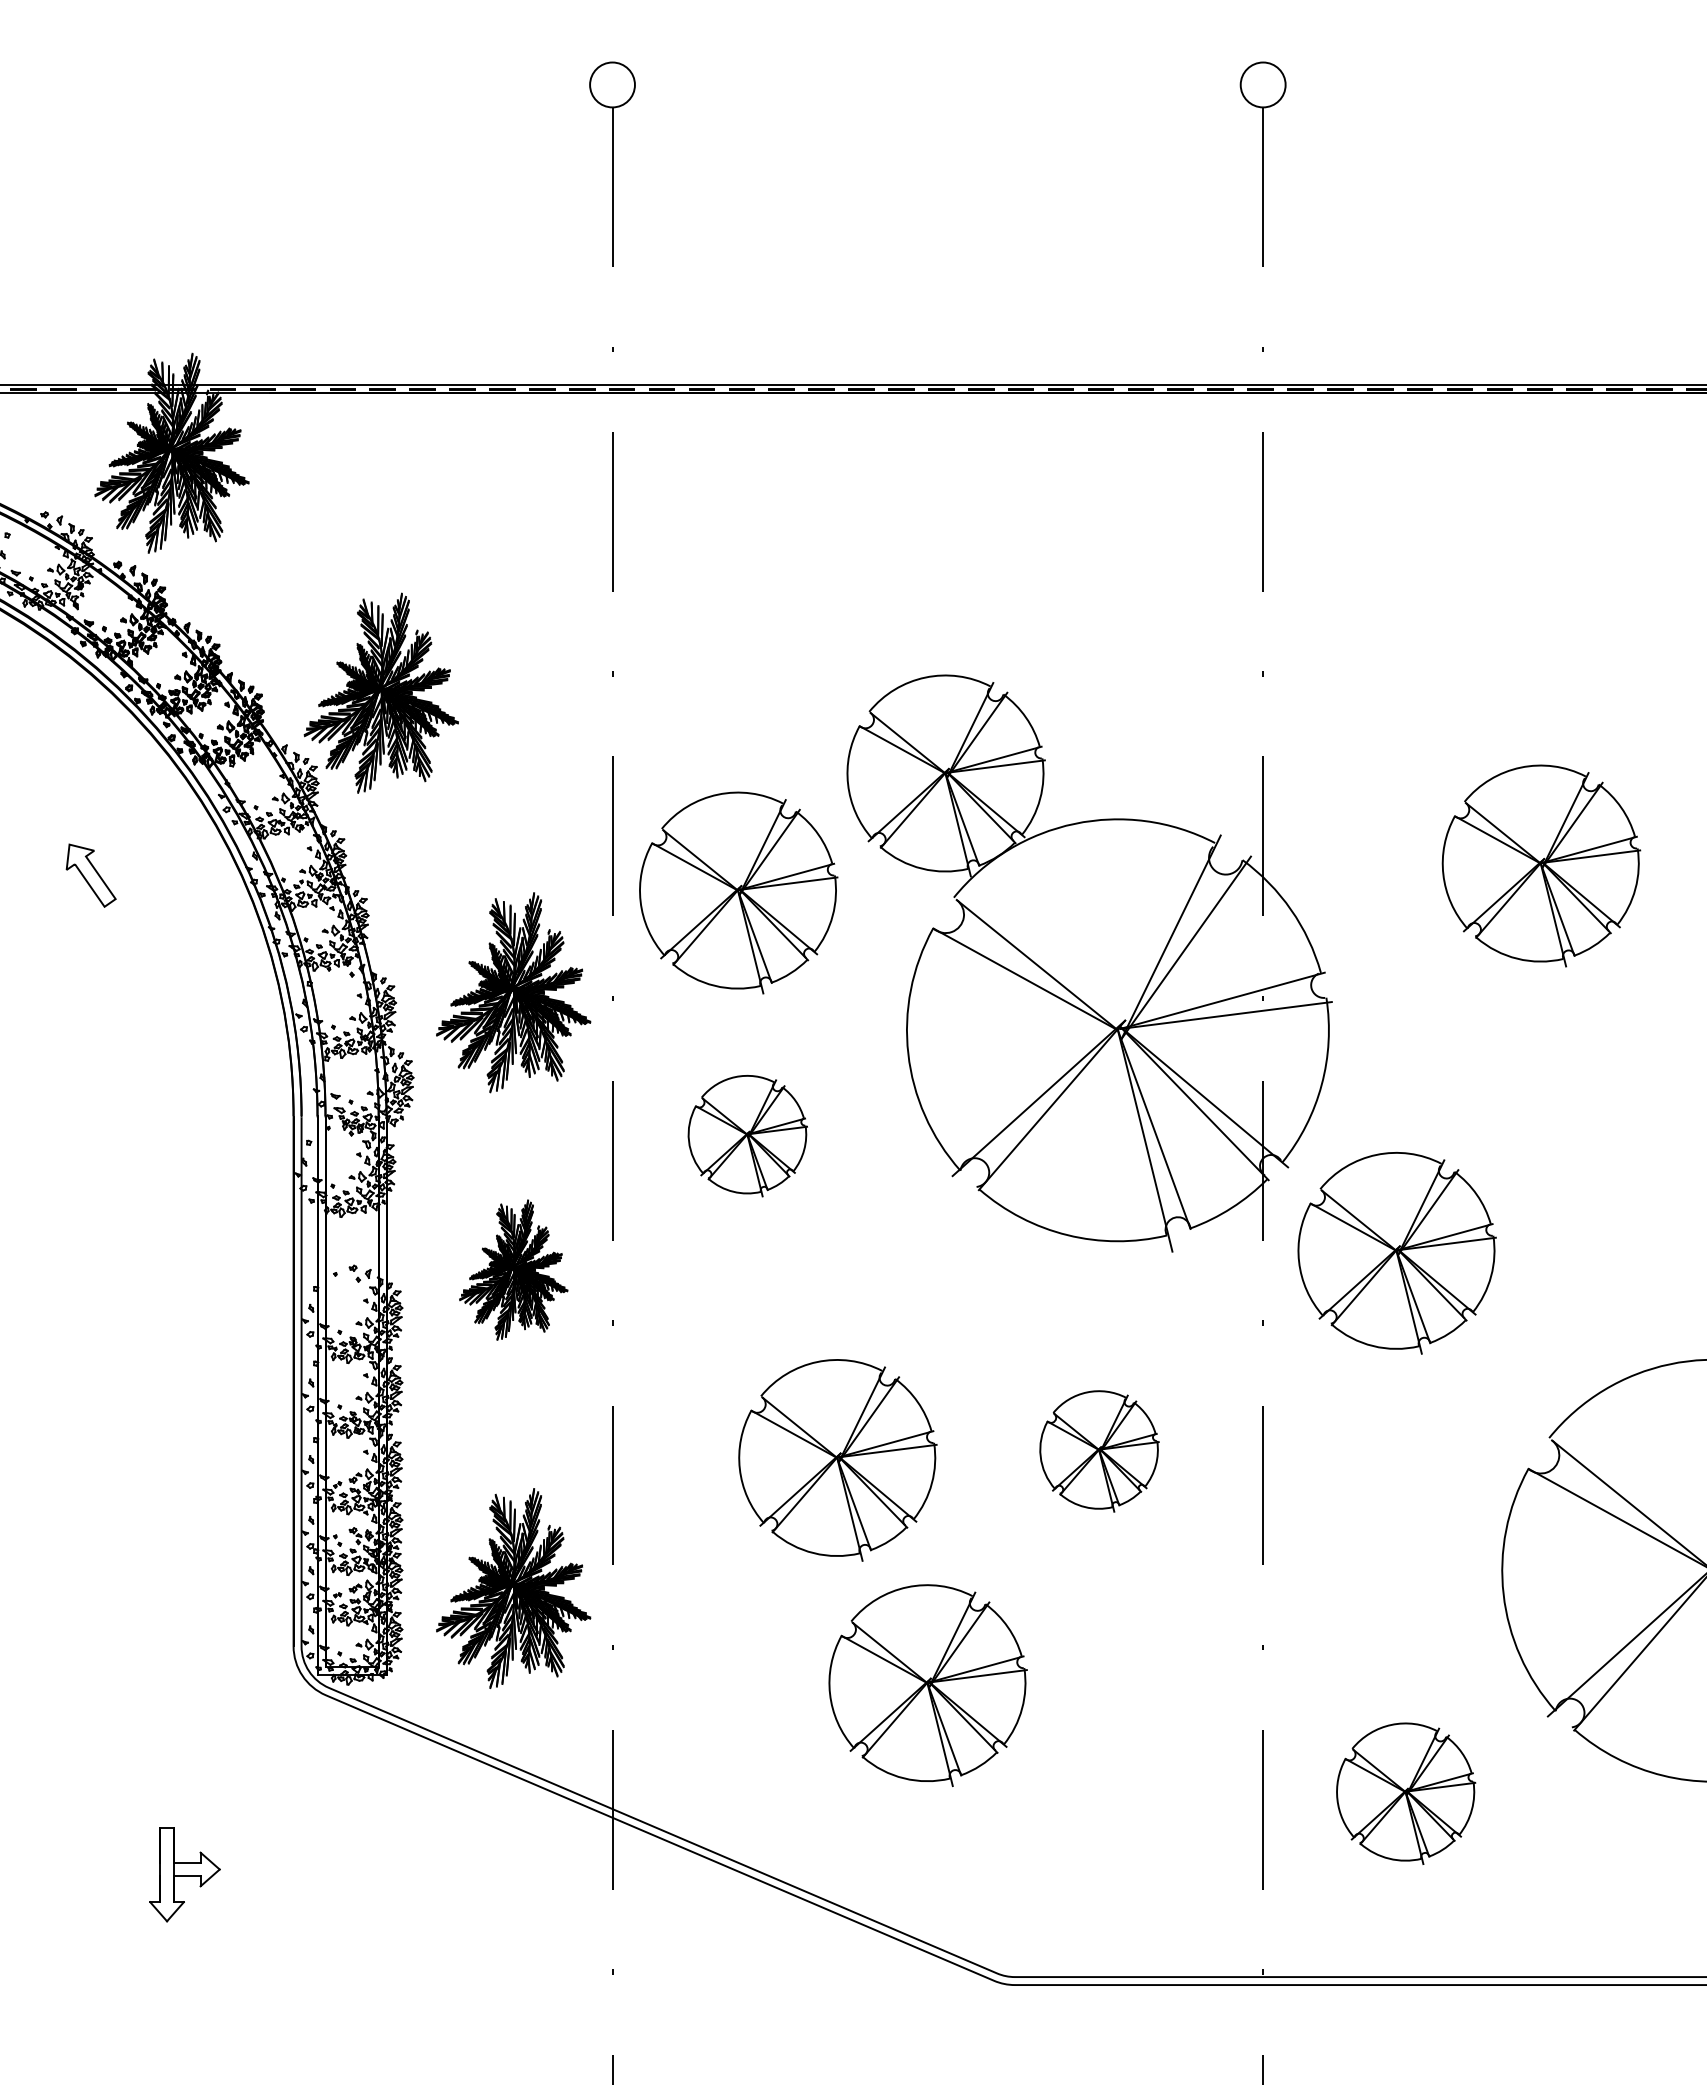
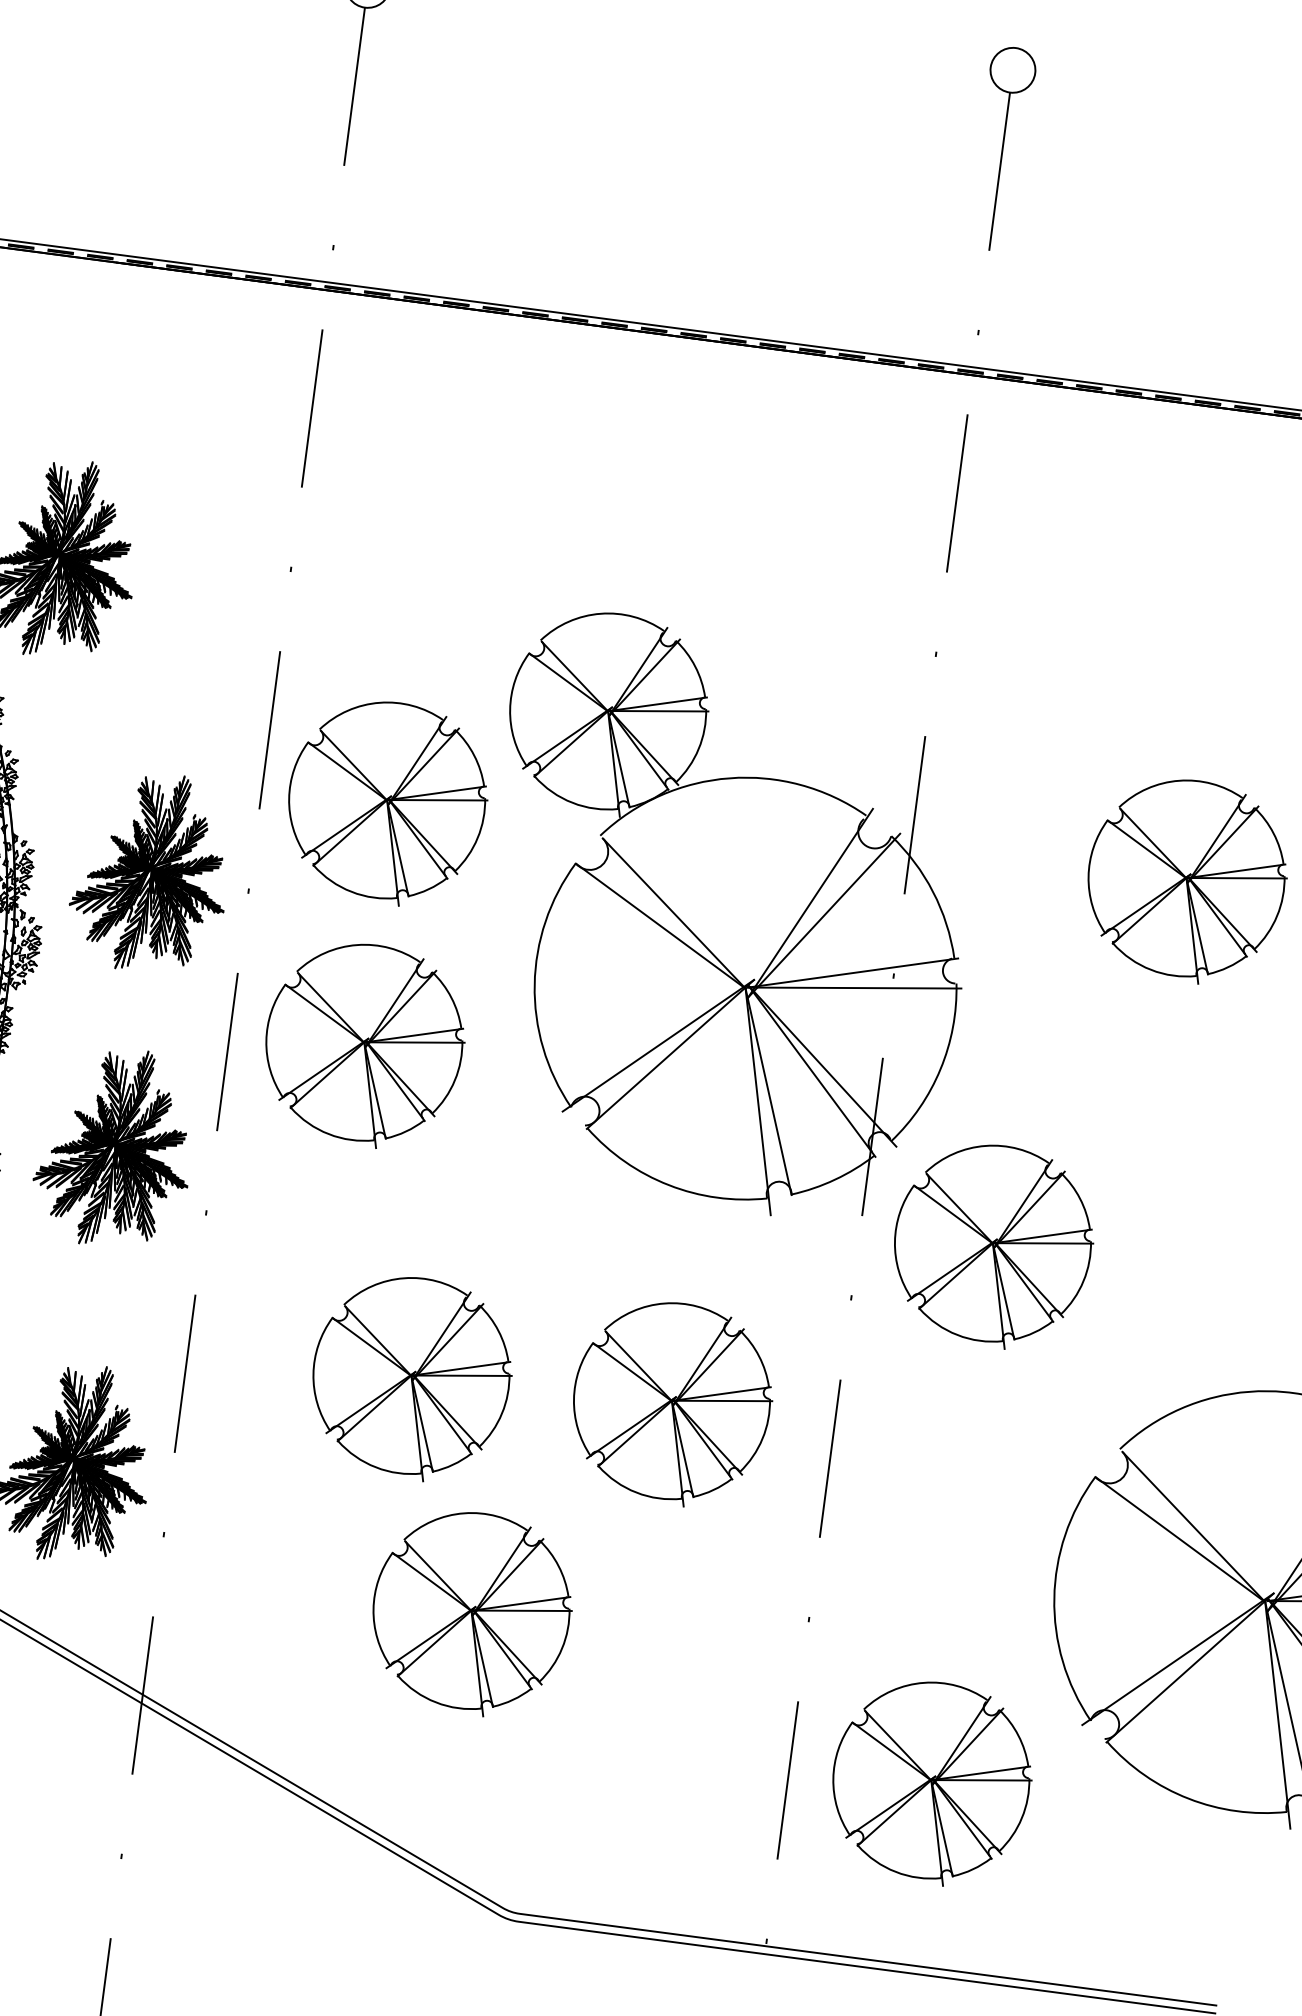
part: (747, 1135) -> (364, 1044), size x1.67
part: (513, 1269) -> (115, 1146), size x1.43
part: (1099, 1451) -> (672, 1403), size x1.67
part: (1405, 1793) -> (931, 1782), size x1.43

